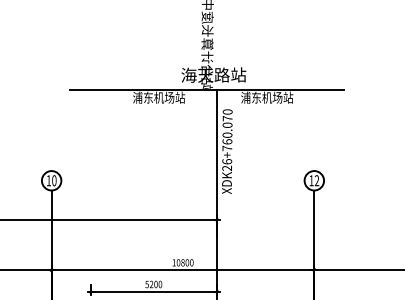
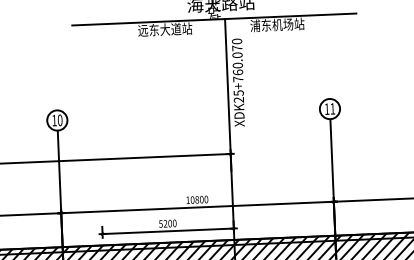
text: (153, 97) -> (159, 29), 浦东机场站 -> 远东大道站
text: (227, 161) -> (239, 92), XDK26+760.070 -> XDK25+760.070
text: (316, 180) -> (332, 108), 12 -> 11

